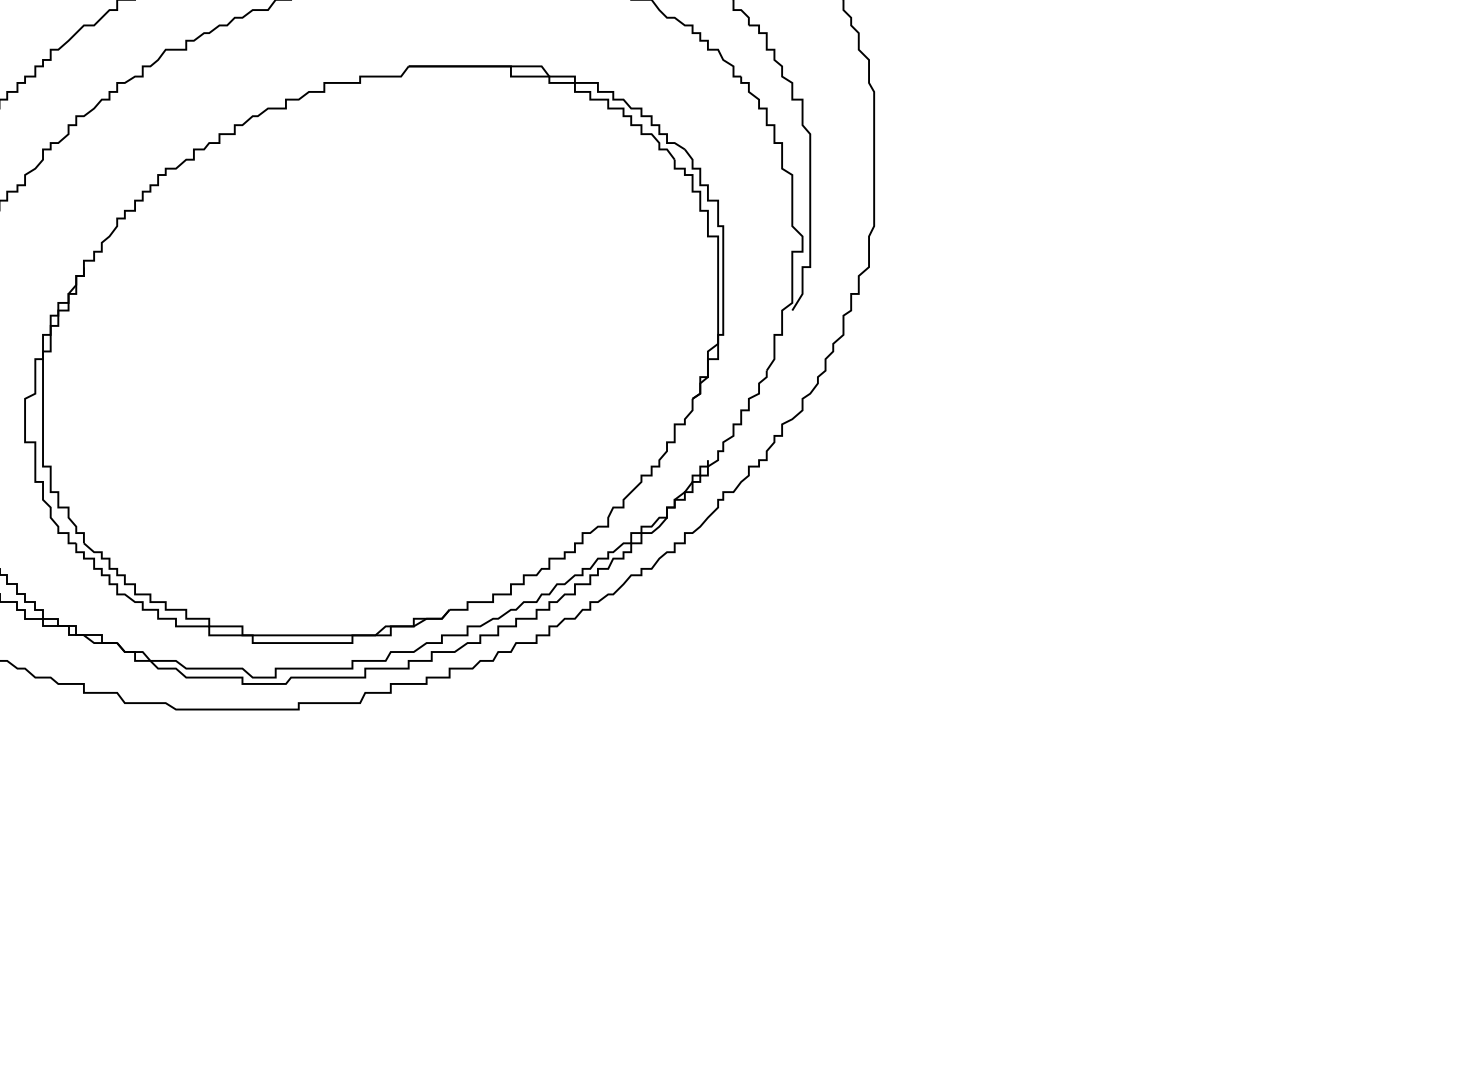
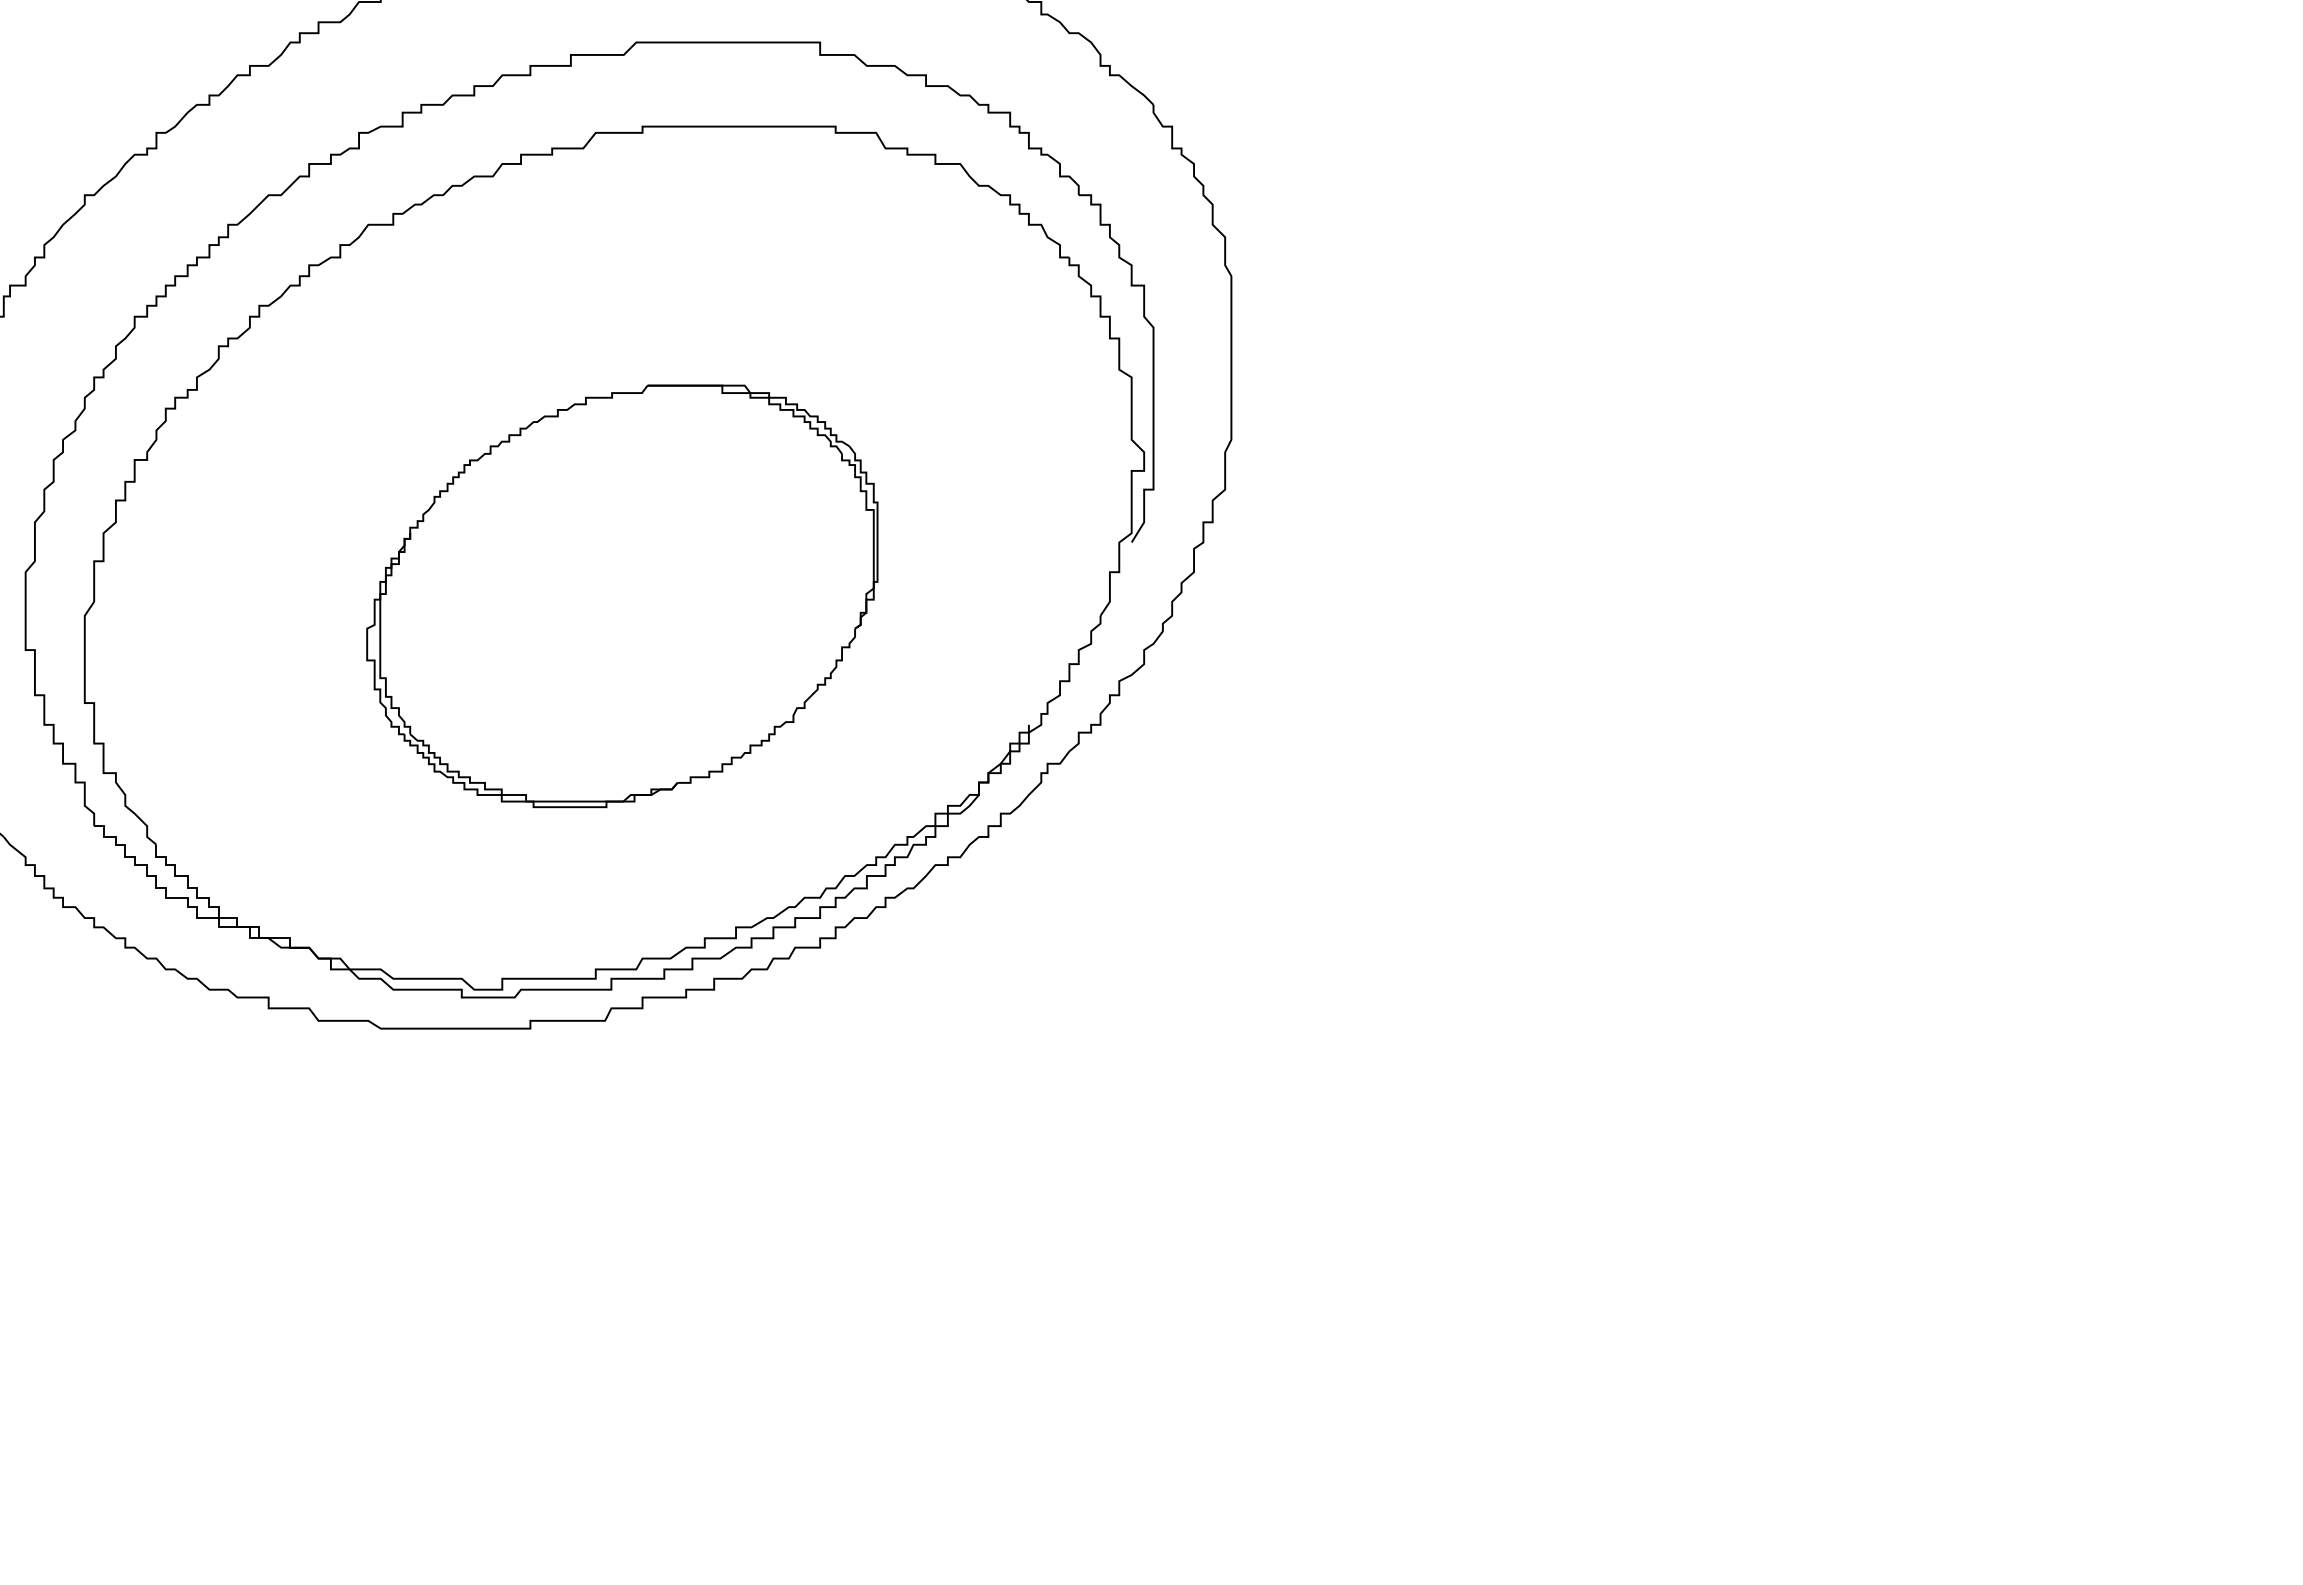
part: (374, 354) -> (622, 596), size x0.6

